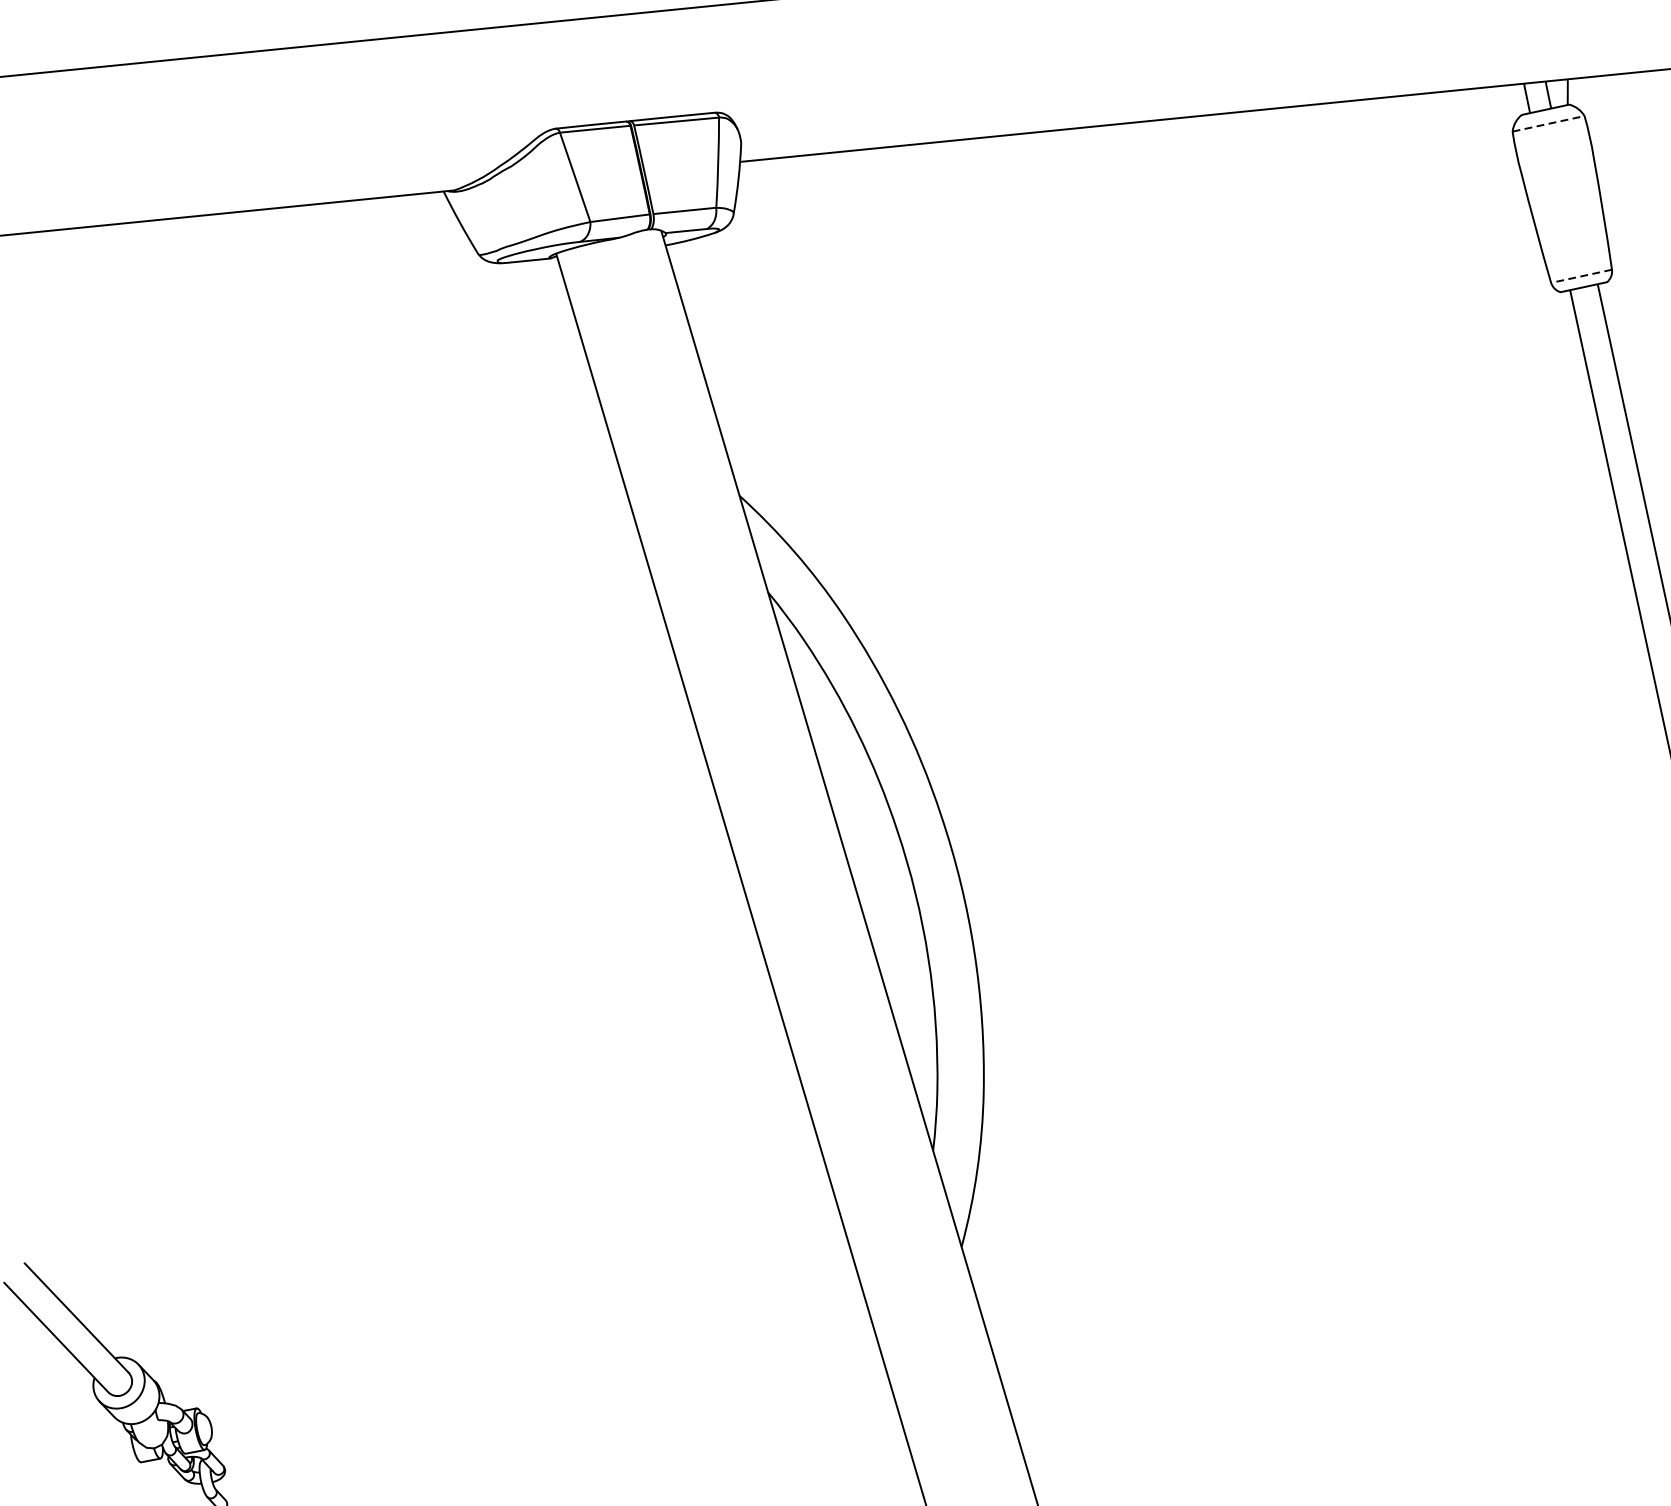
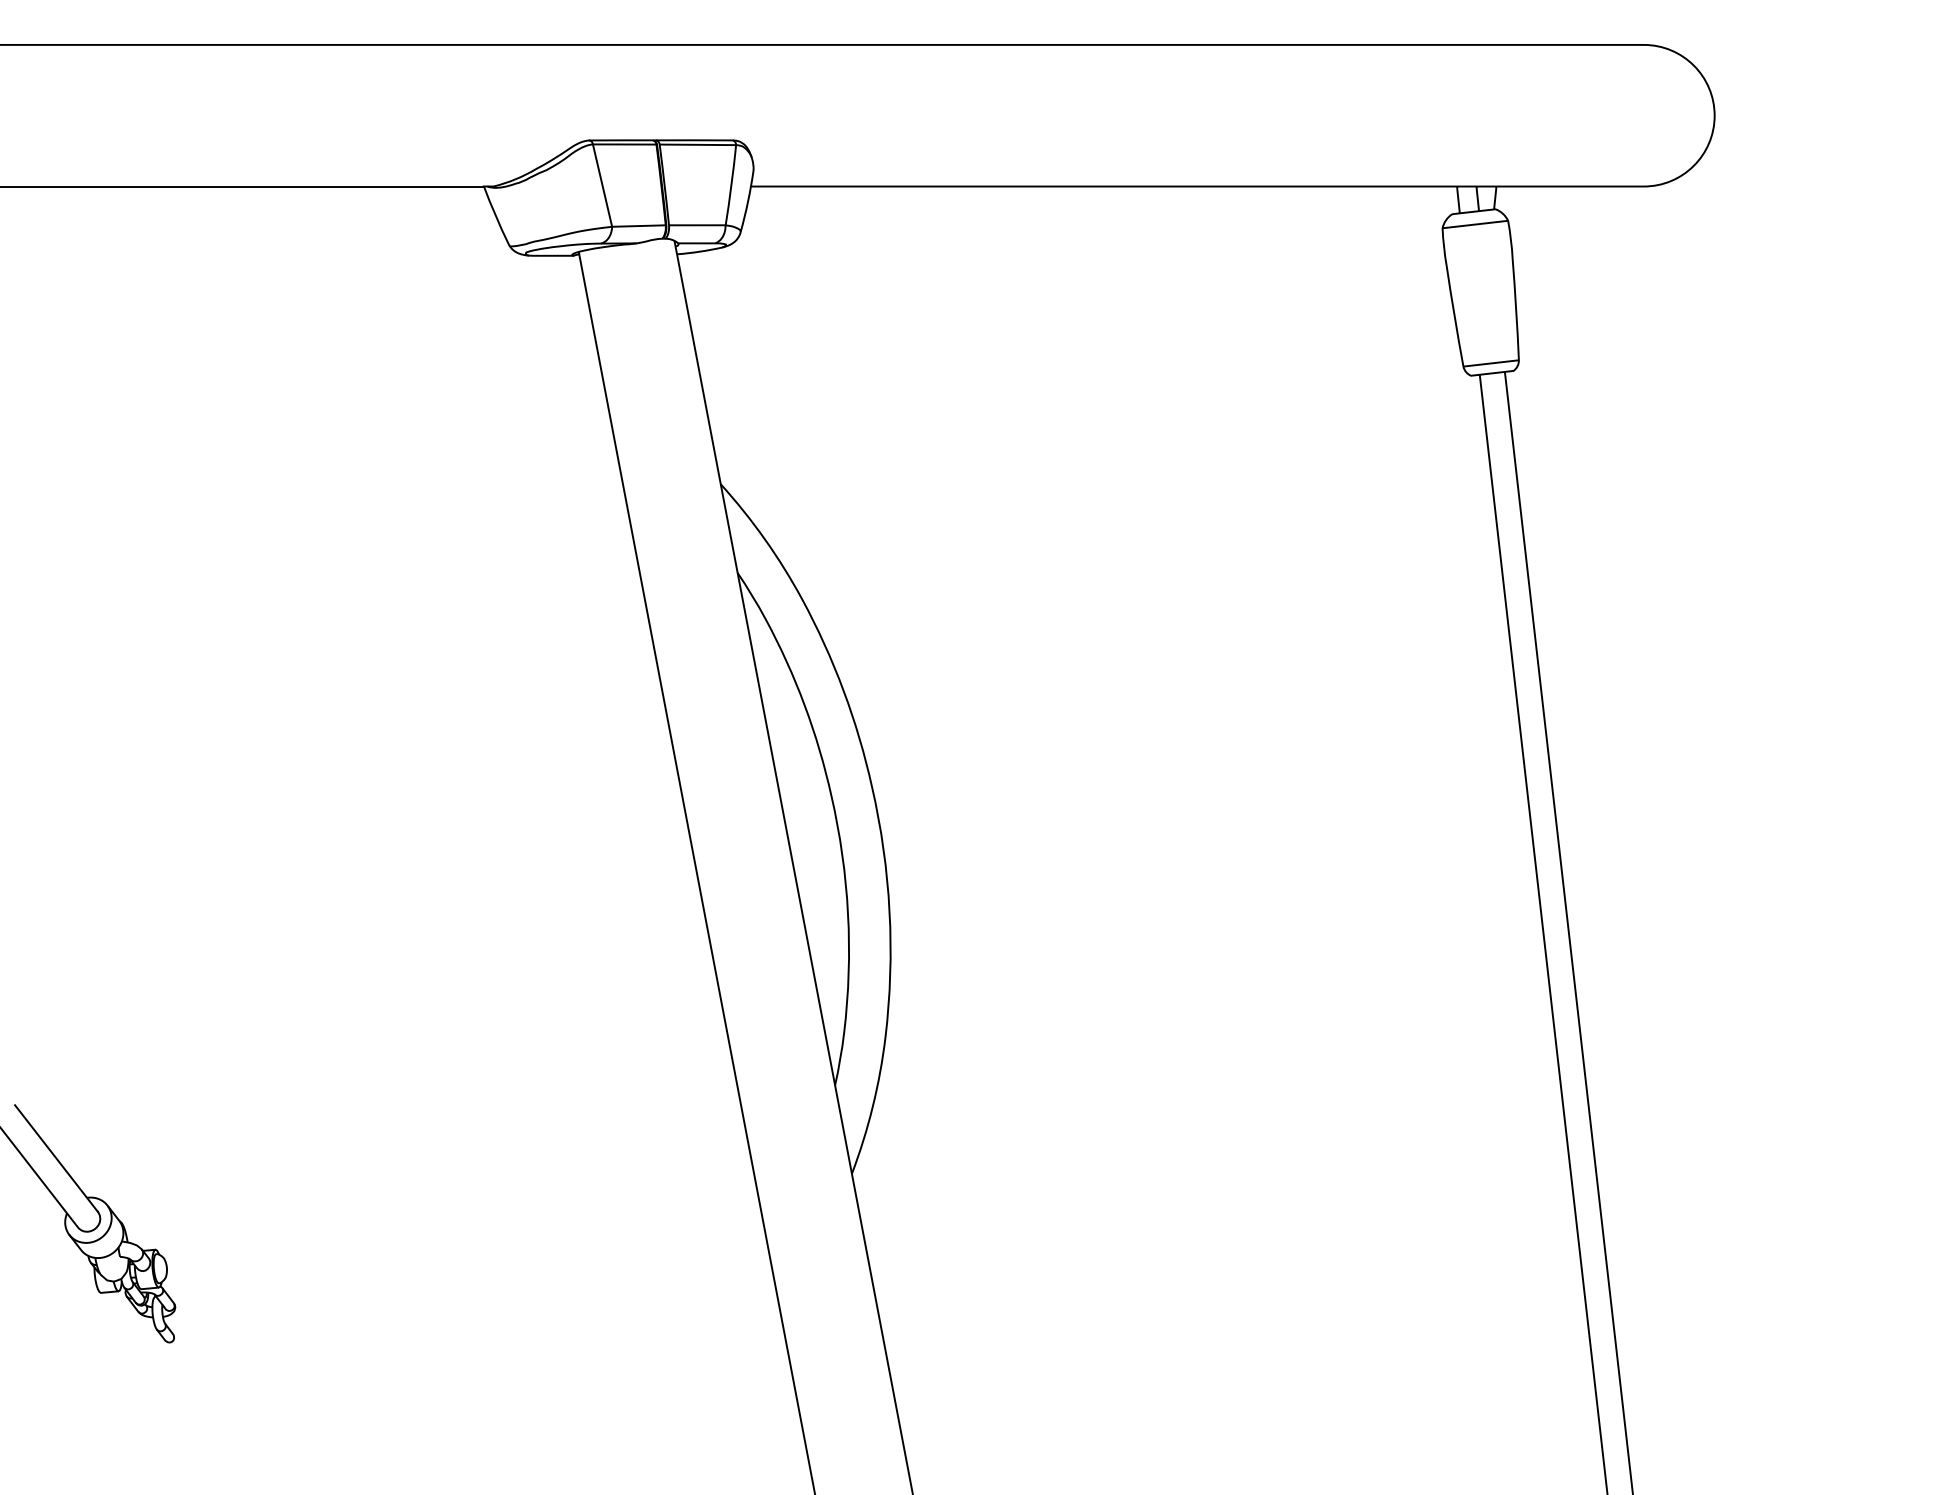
line: (1548, 123) -> (1475, 224), dashed -> solid
line: (1581, 276) -> (1491, 363), dashed -> solid

